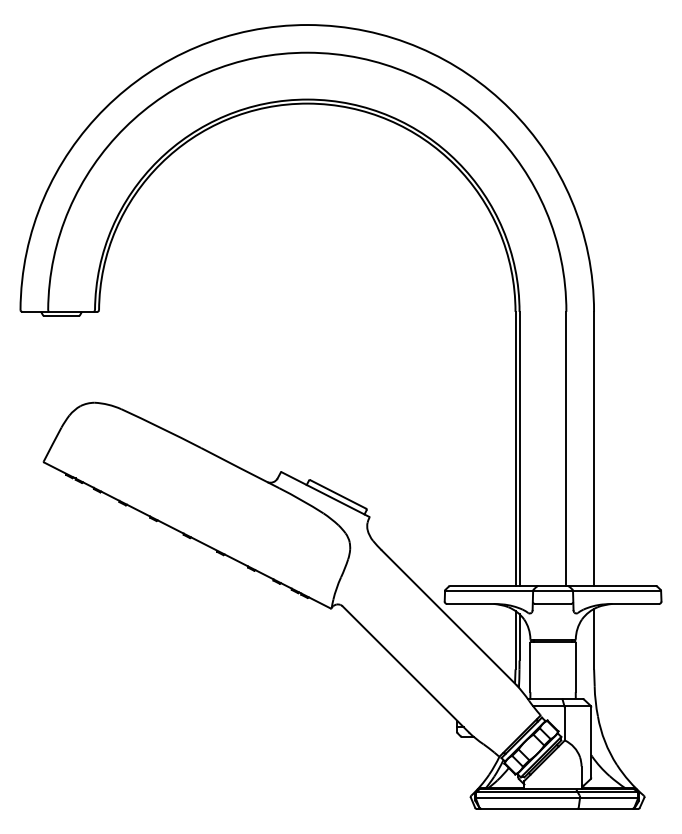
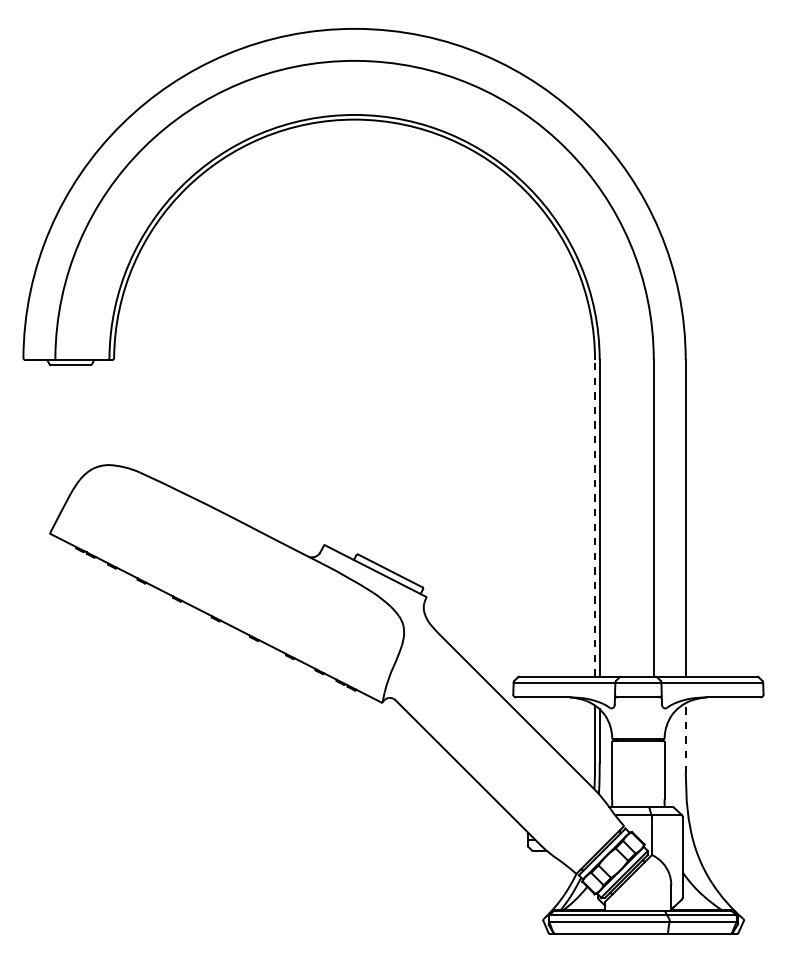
line: (515, 448) -> (595, 517), solid -> dashed
line: (593, 639) -> (685, 738), solid -> dashed

